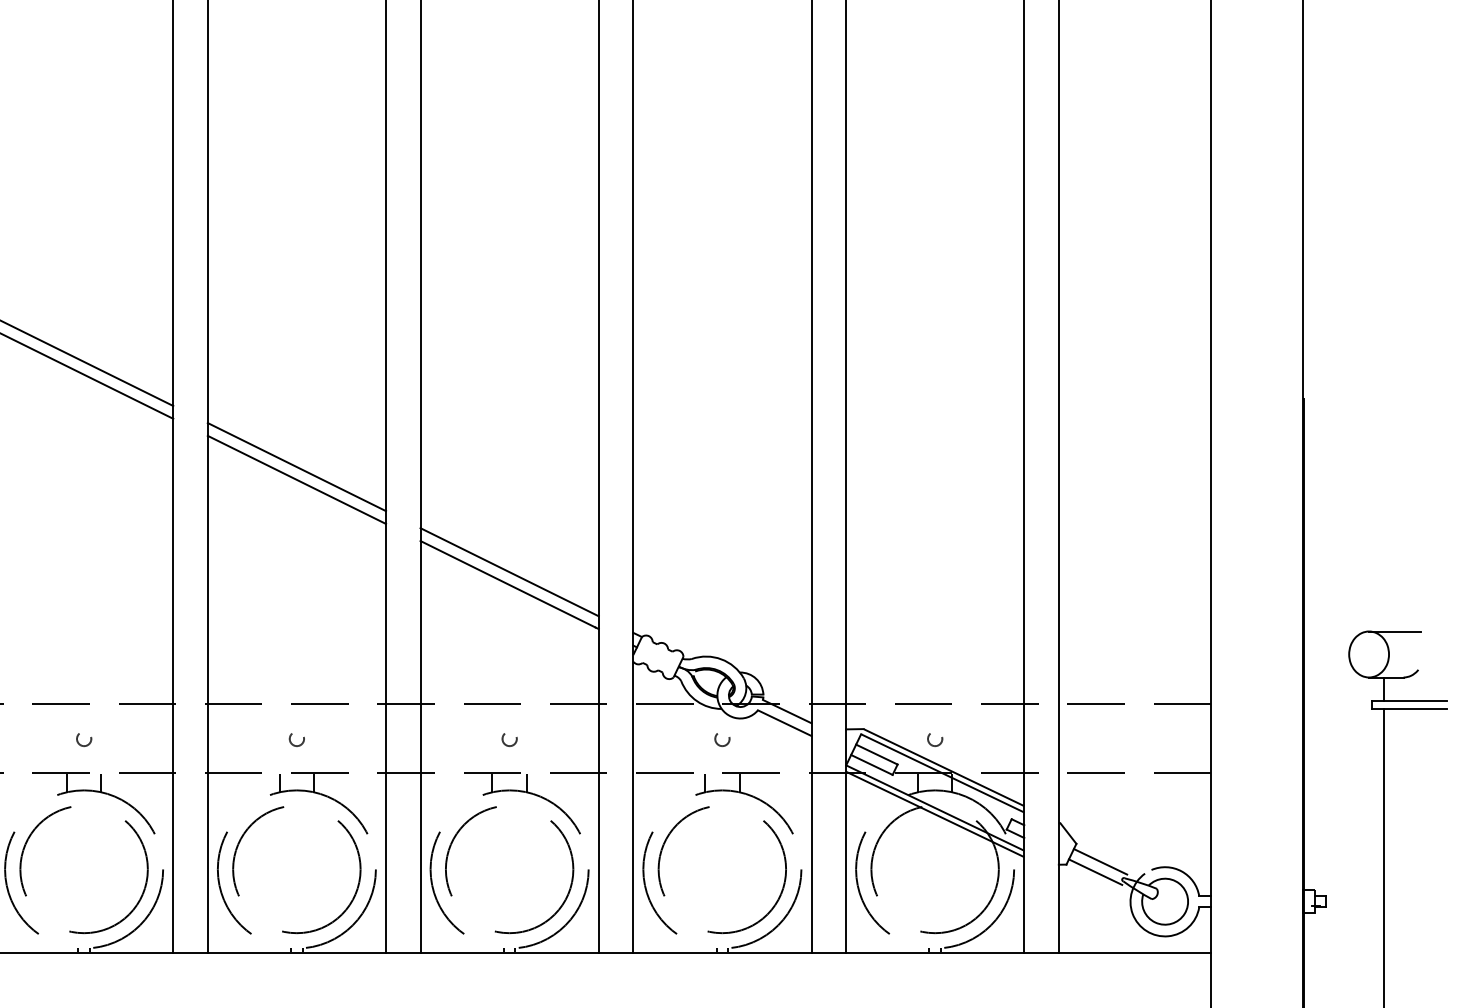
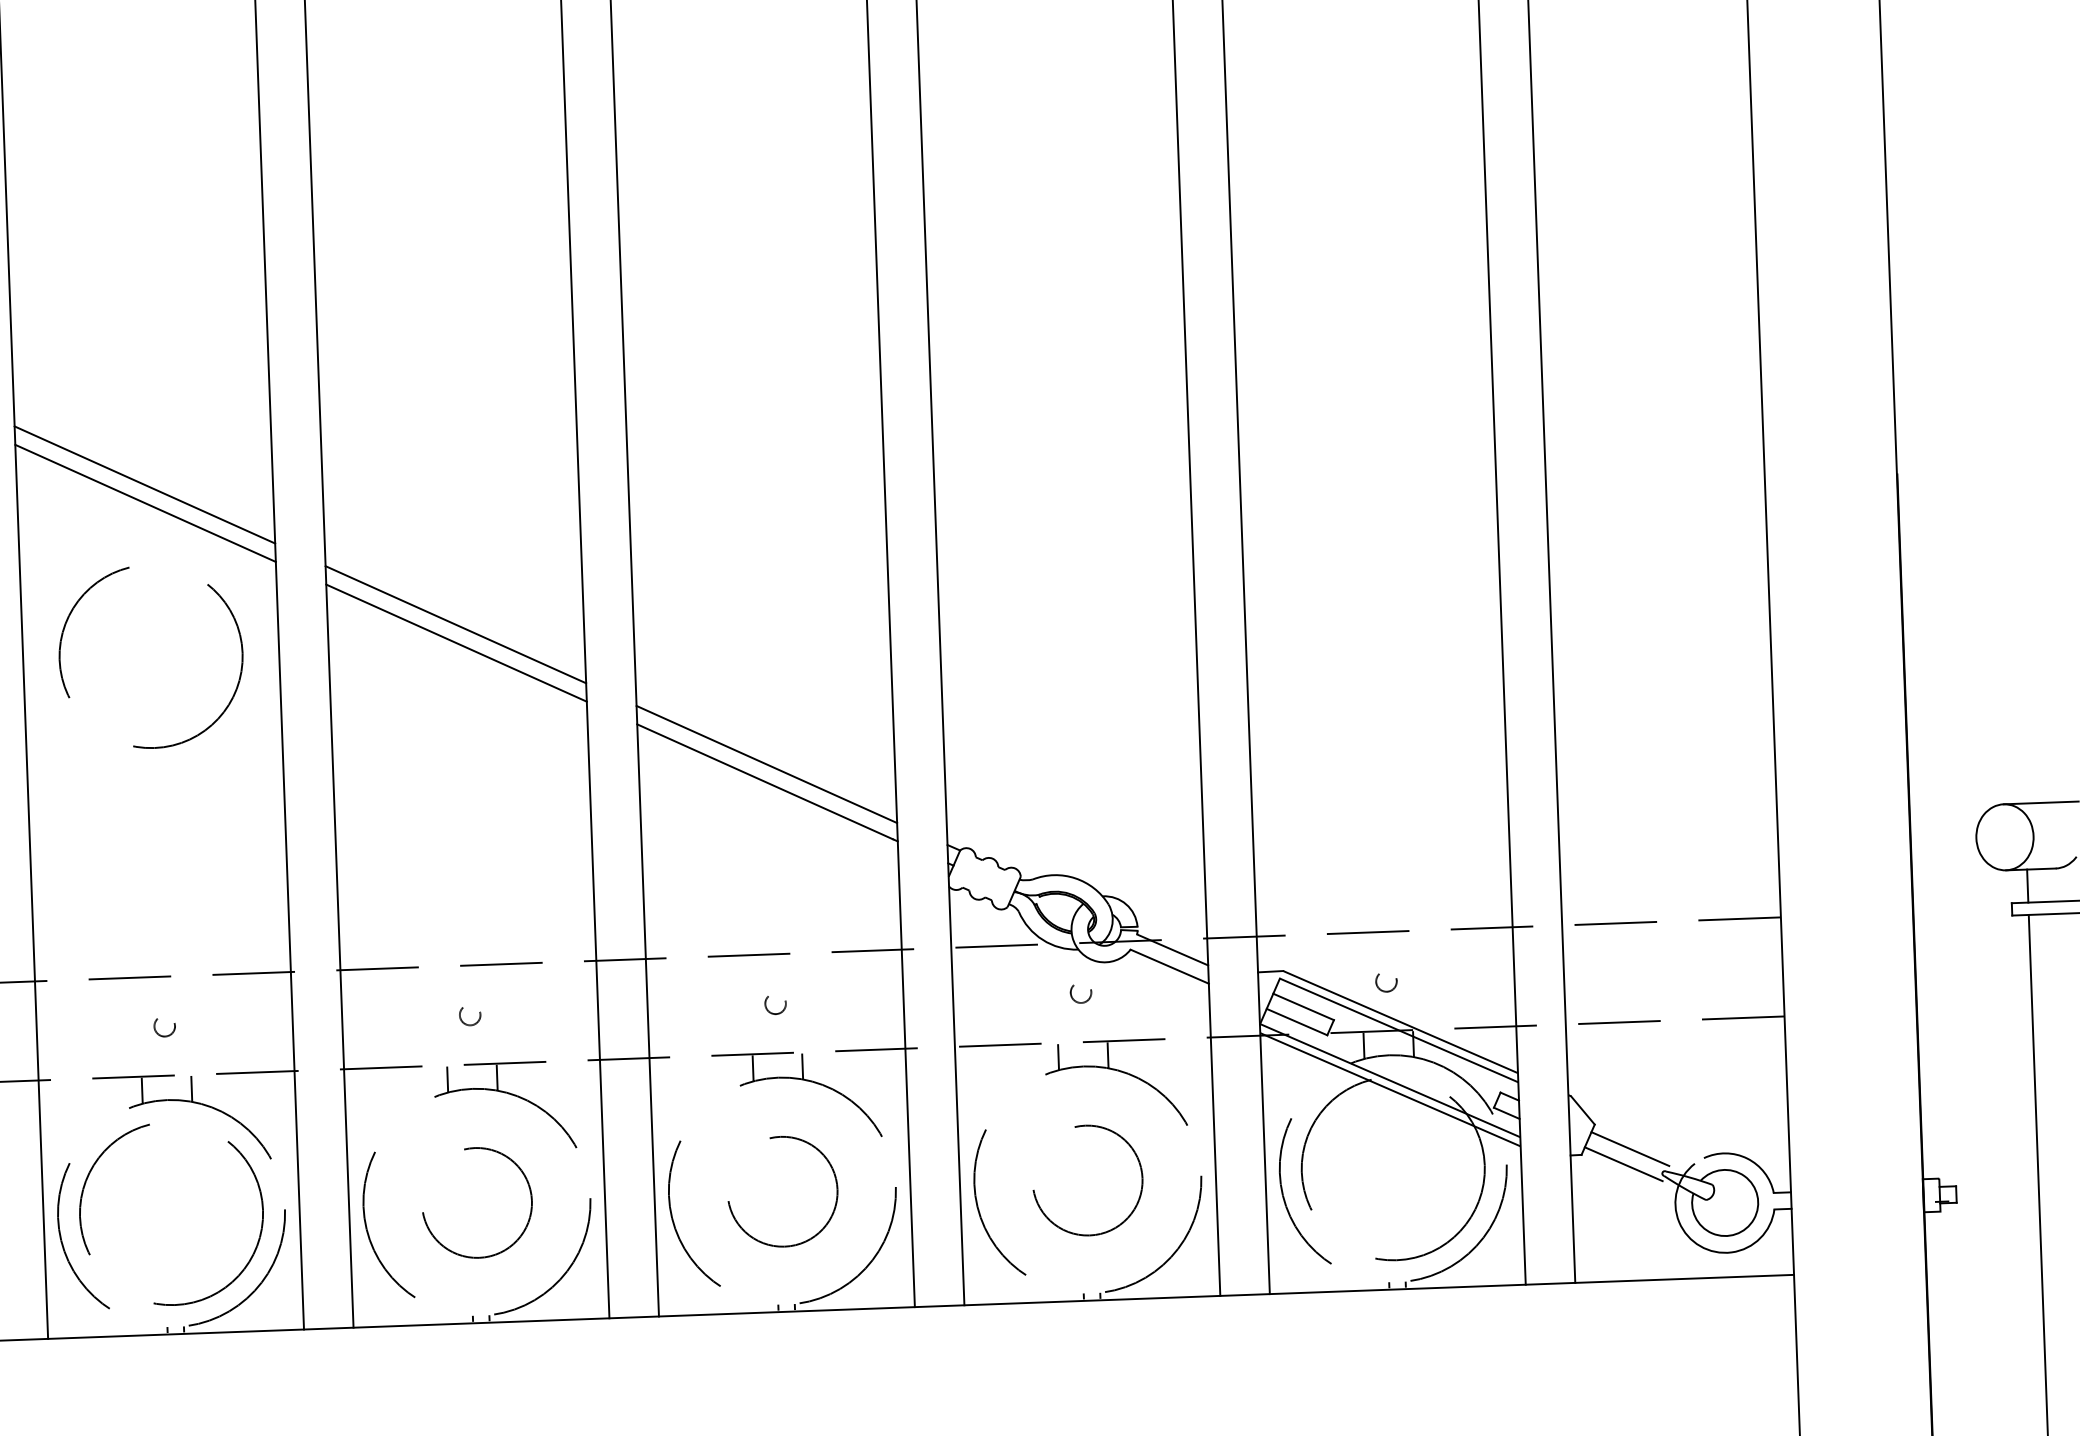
circle: (83, 482) -> (150, 658), added
circle: (296, 870) -> (476, 1203), size x0.6
circle: (509, 870) -> (782, 1192), size x0.6
circle: (721, 870) -> (1086, 1181), size x0.6

